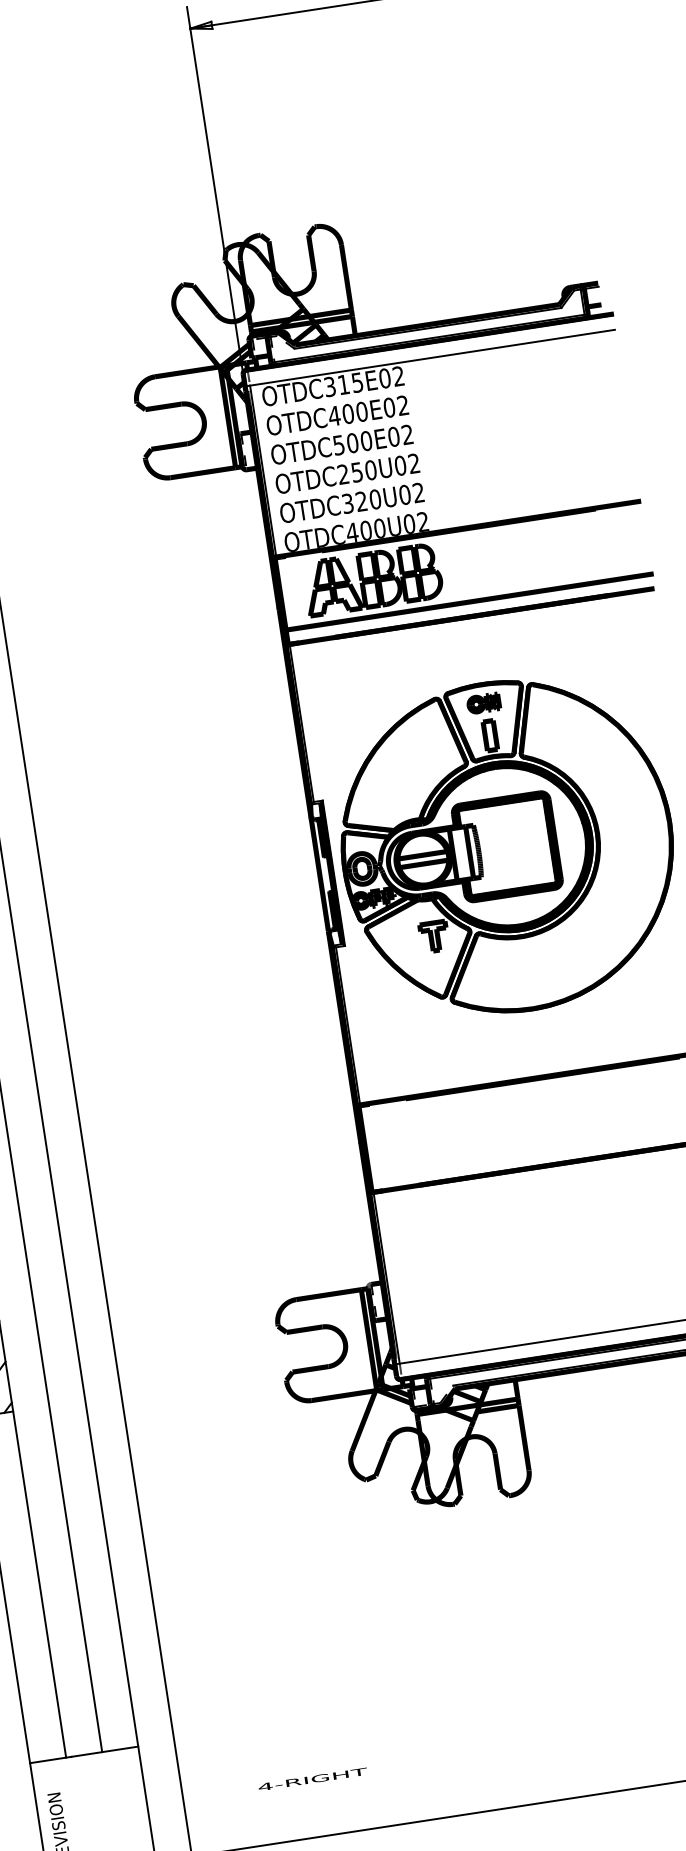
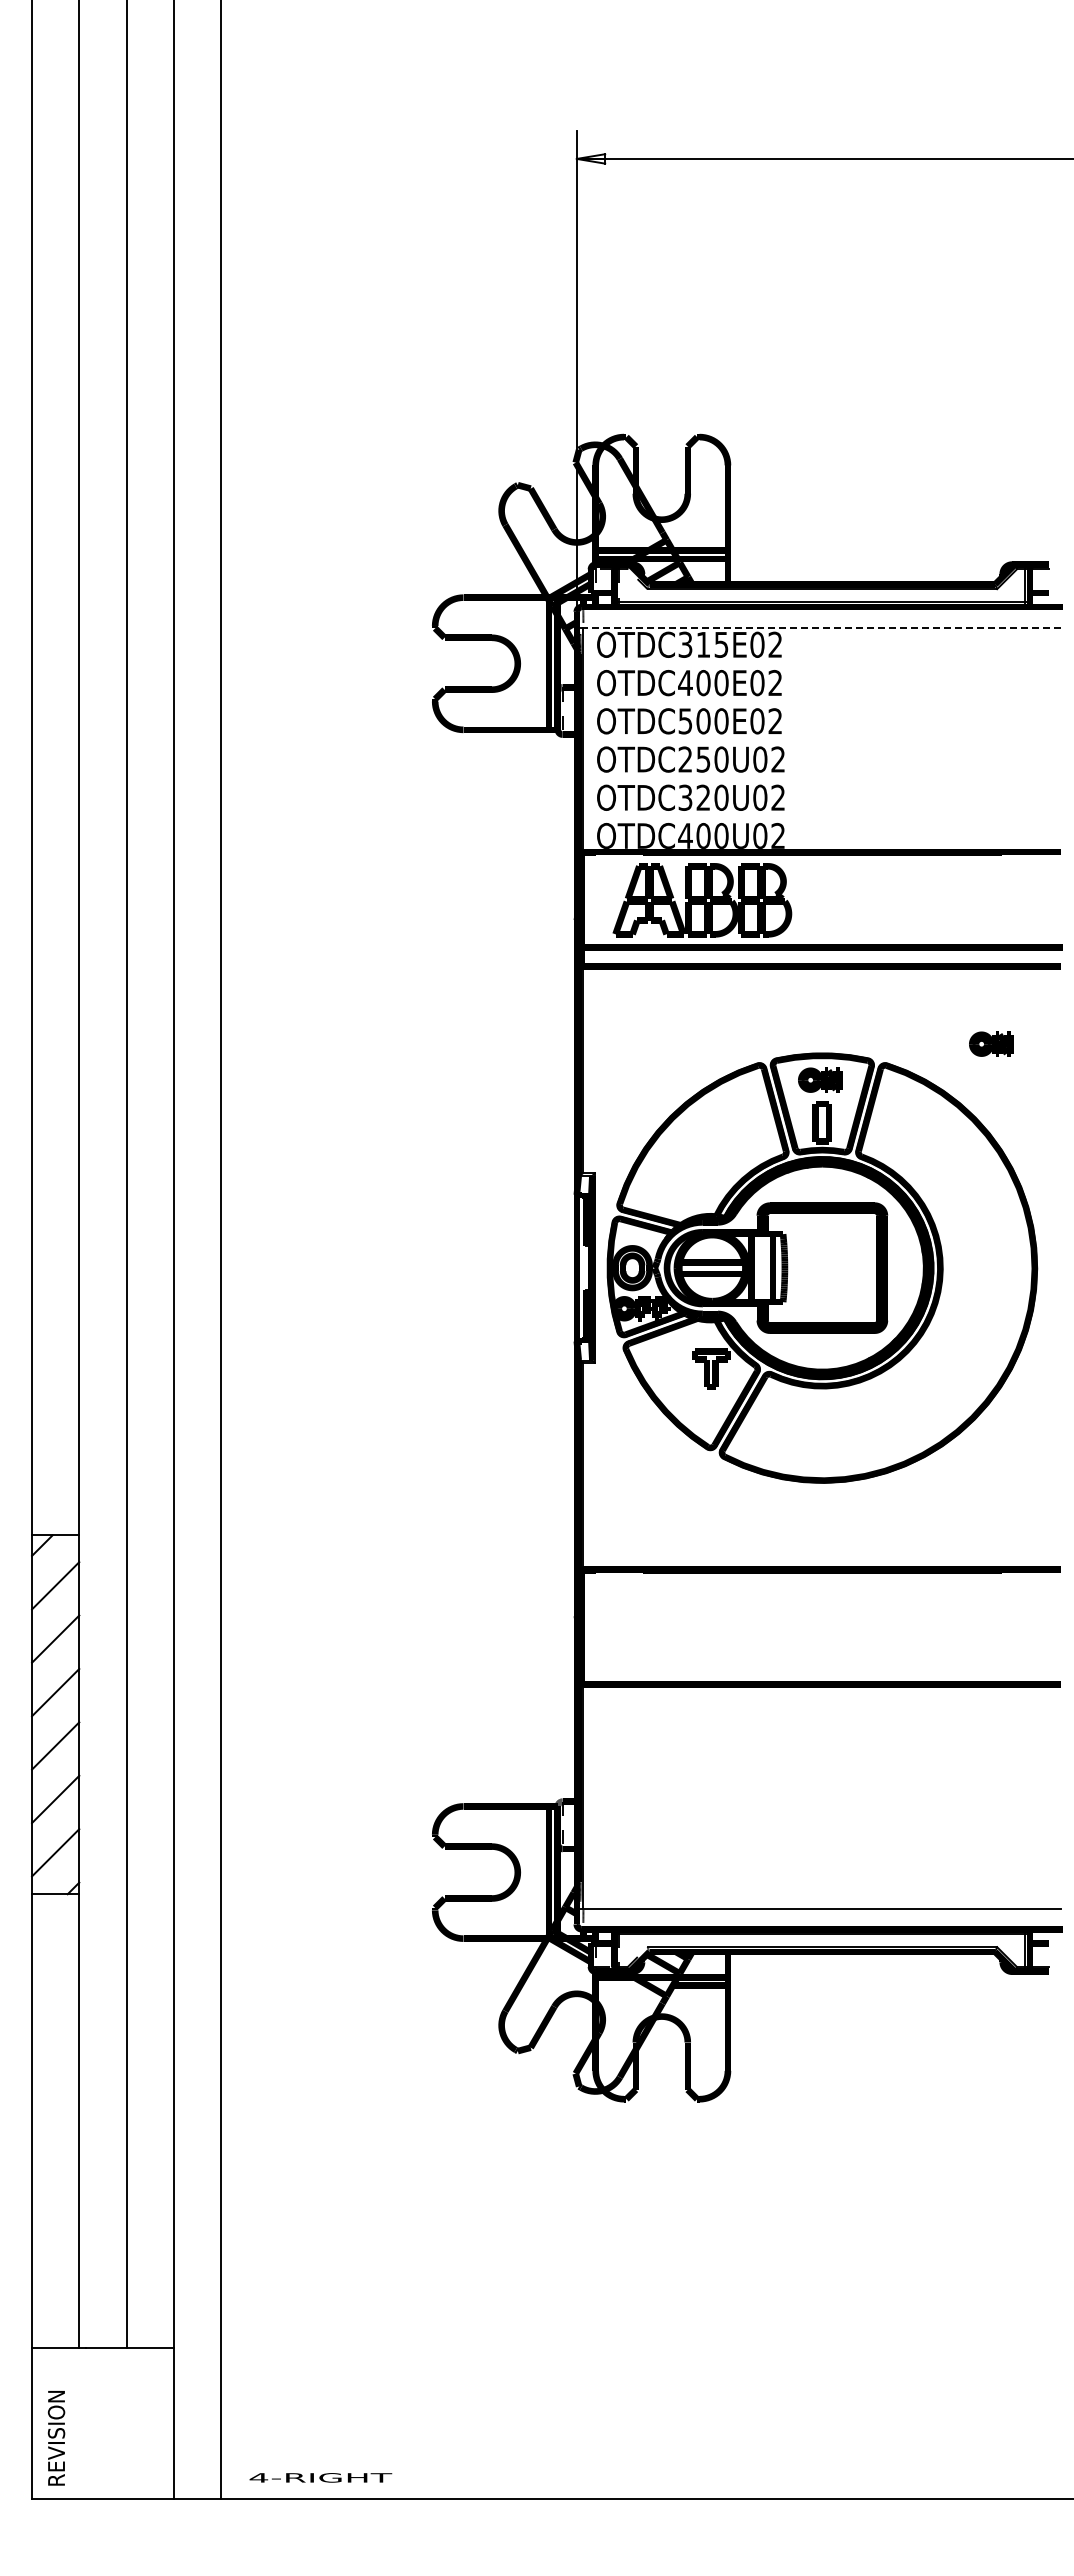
line: (432, 357) -> (822, 627), solid -> dashed
part: (610, 655) -> (991, 1043), added
text: (312, 1779) -> (320, 2477), moved

